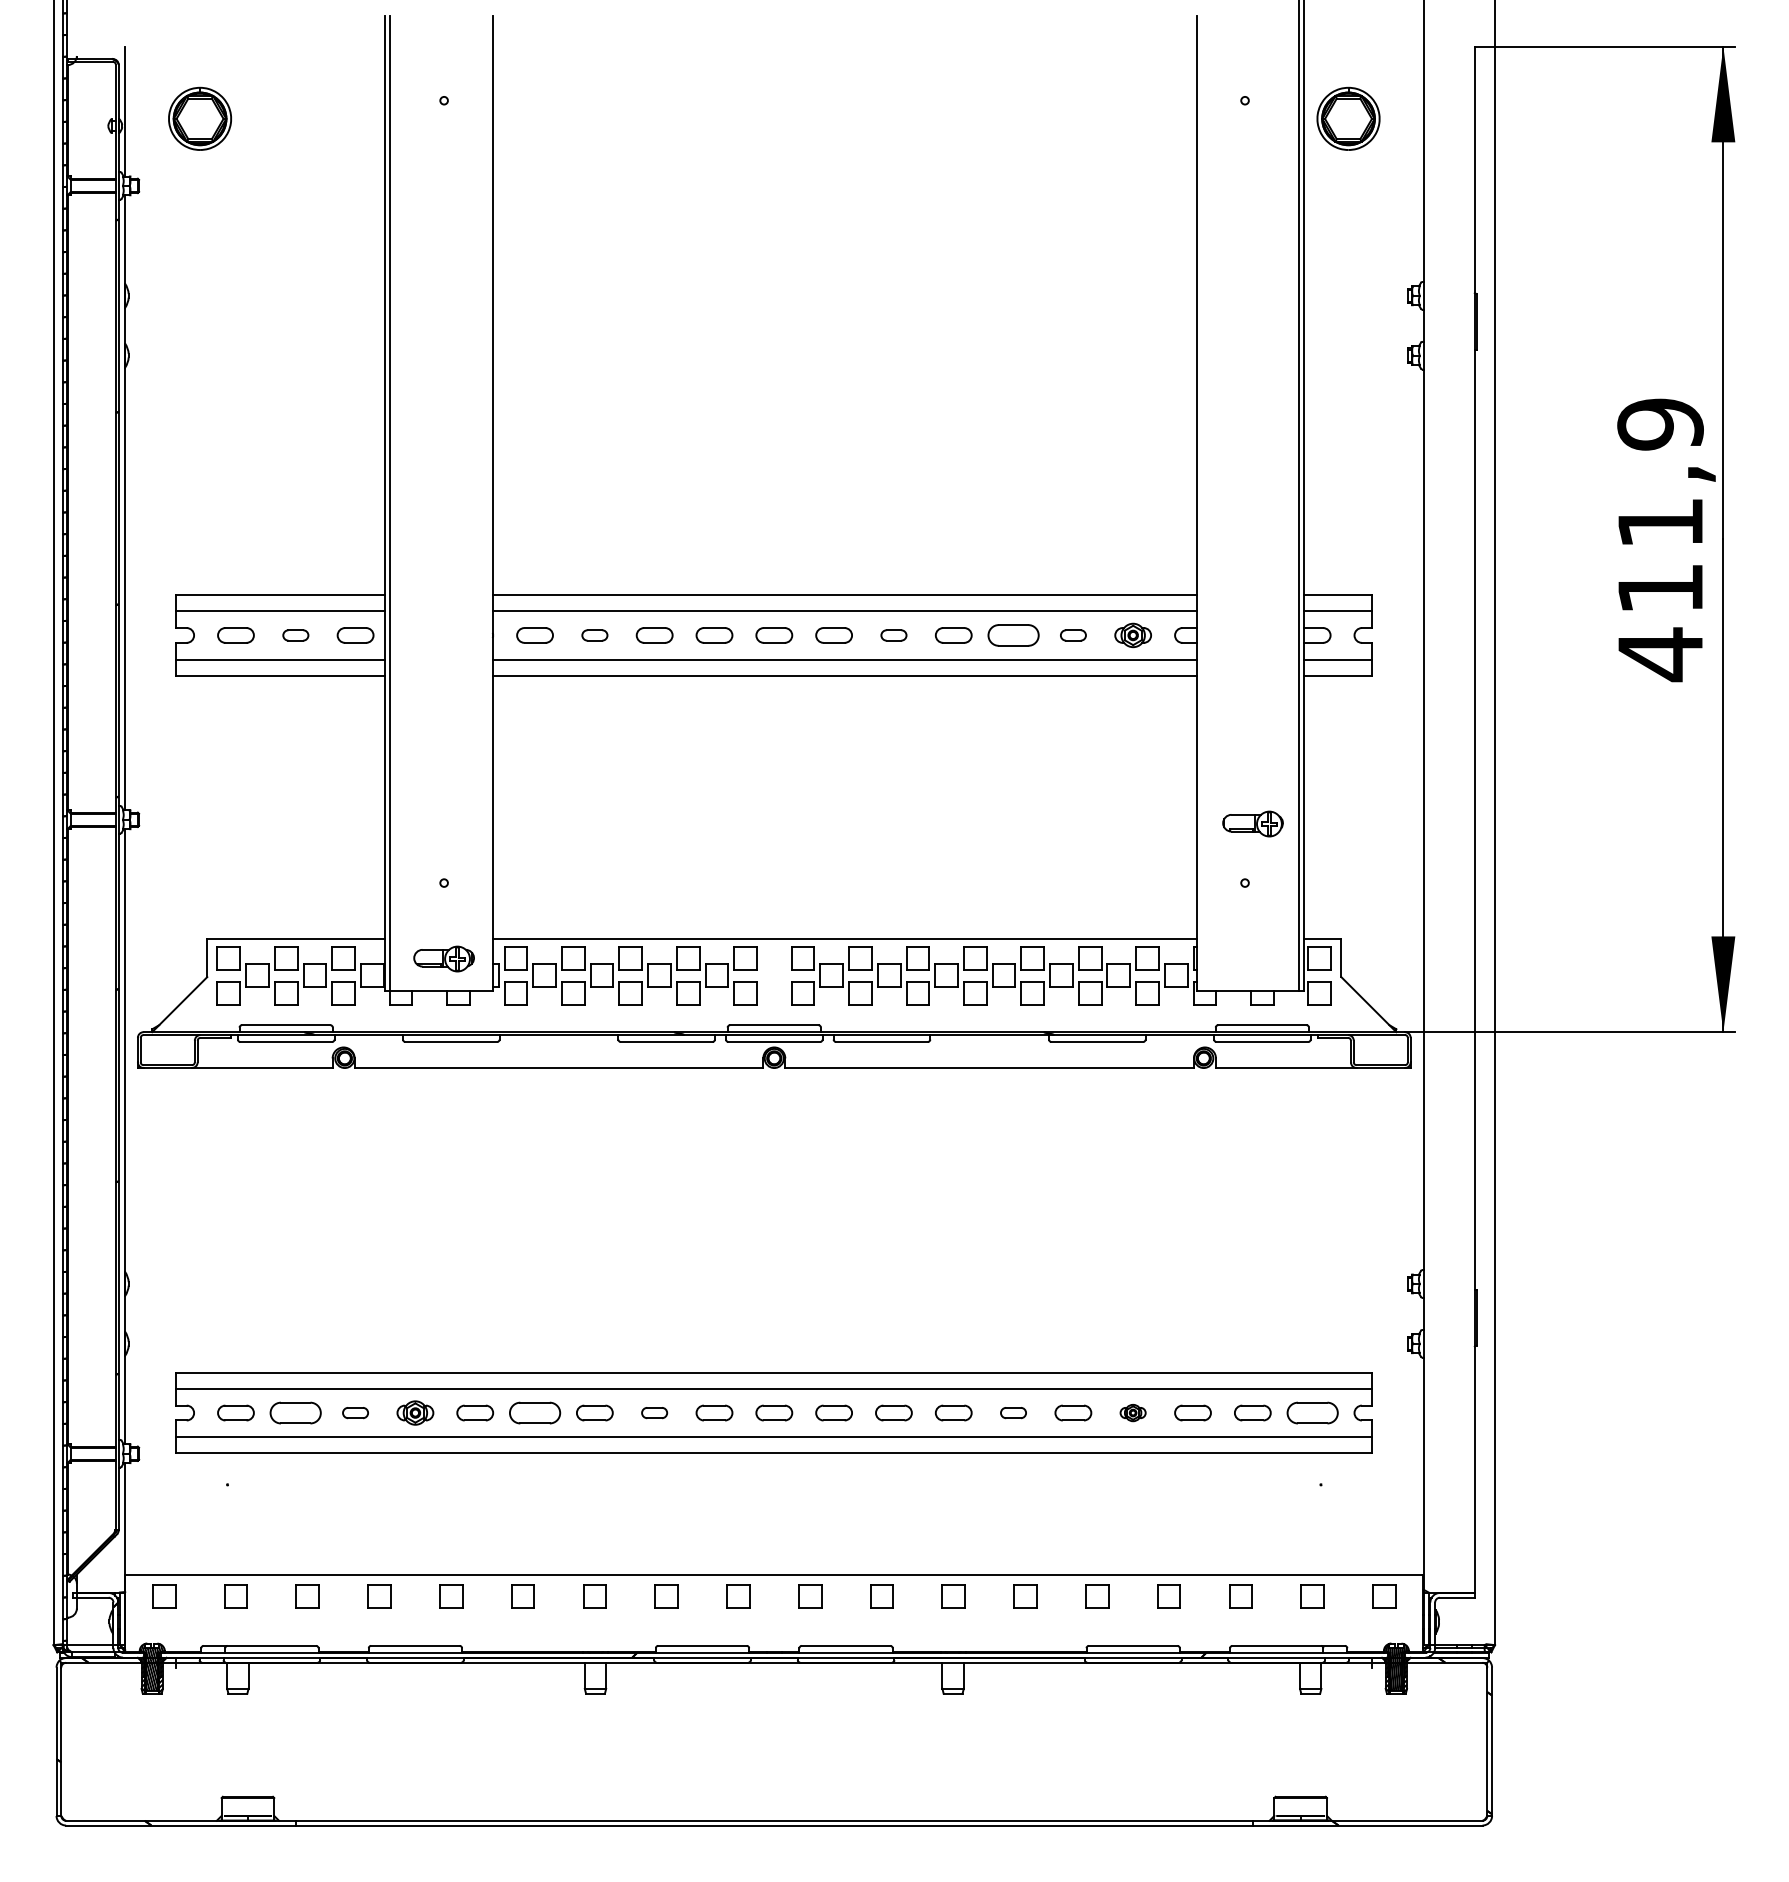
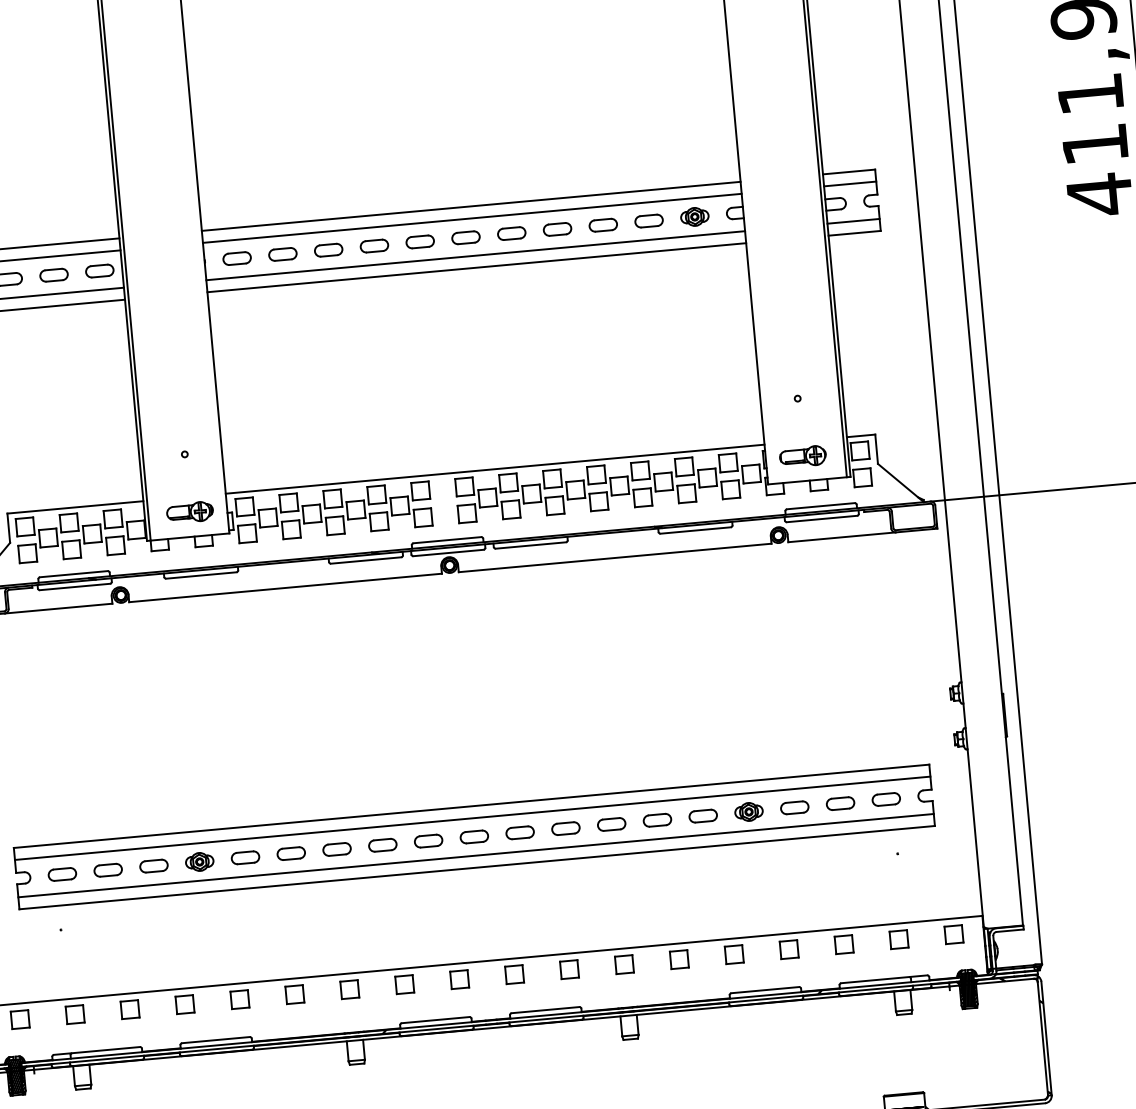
part: (295, 635) -> (53, 275), size x1.43
part: (594, 635) -> (282, 254), size x1.43
part: (893, 635) -> (511, 233), size x1.43
part: (1013, 635) -> (603, 225), size x0.71
part: (1073, 635) -> (649, 221), size x1.43
part: (1252, 823) -> (802, 456), moved
part: (295, 1412) -> (107, 869), size x0.71
part: (355, 1412) -> (153, 865), size x1.43
part: (534, 1412) -> (290, 853), size x0.71
part: (654, 1412) -> (382, 844), size x1.43
part: (1013, 1412) -> (657, 819), size x1.43
part: (1132, 1412) -> (748, 811), size x1.43
part: (1312, 1412) -> (886, 799), size x0.71

